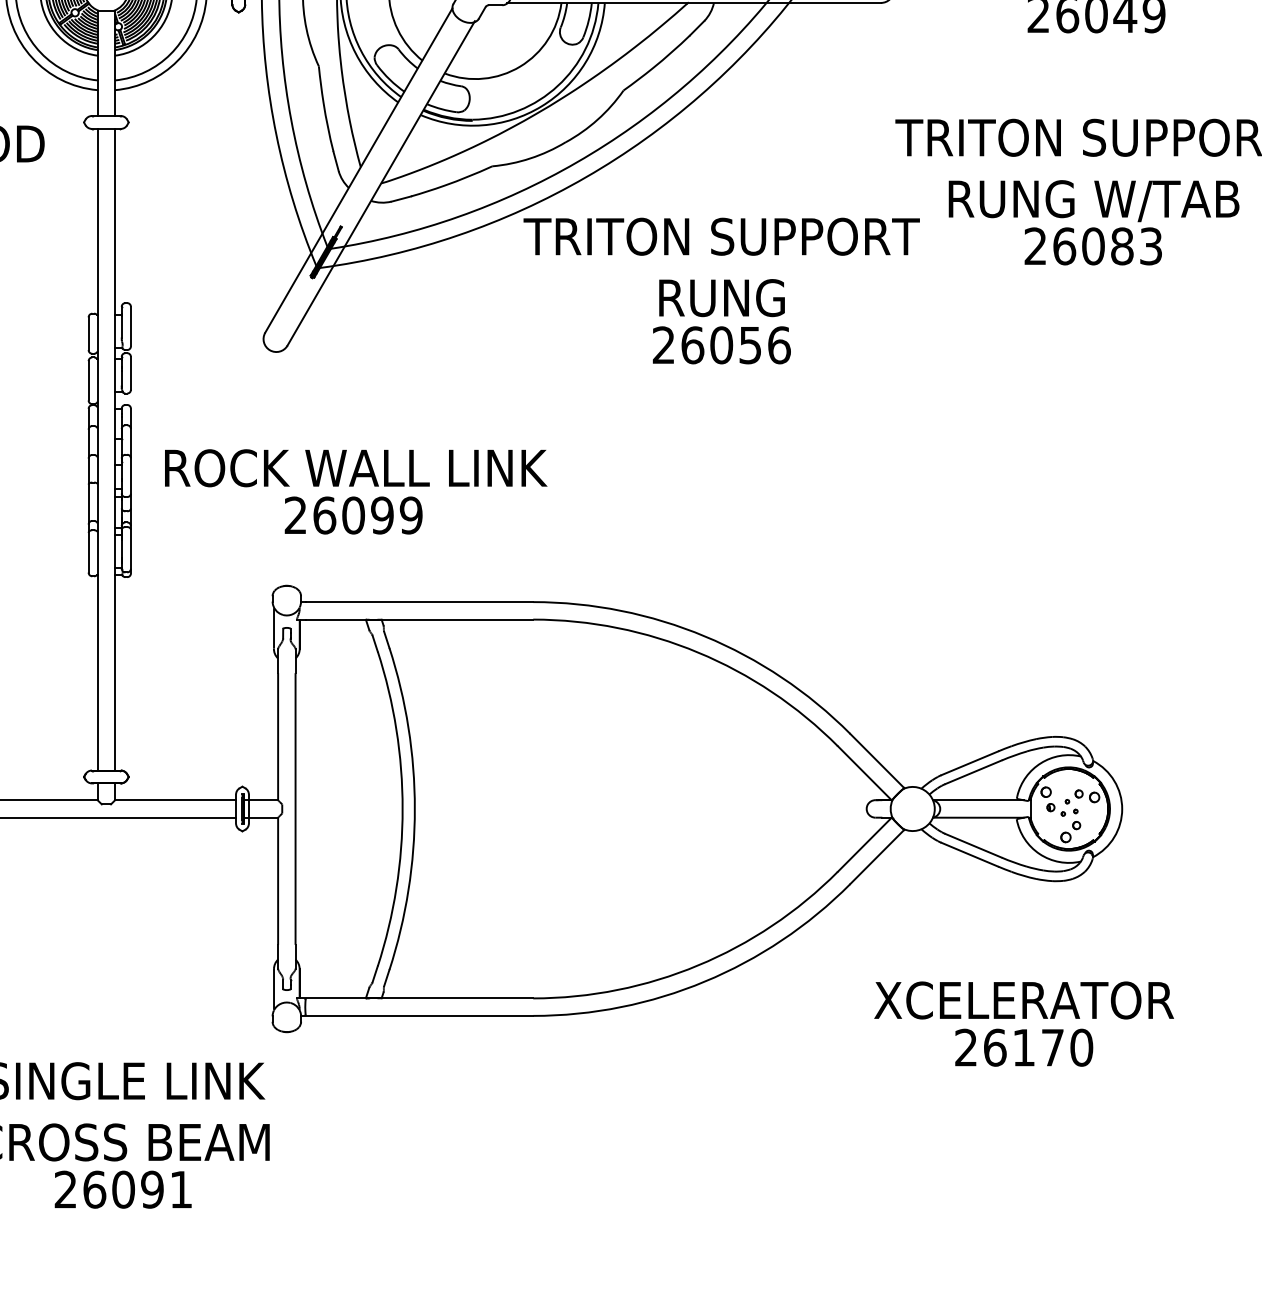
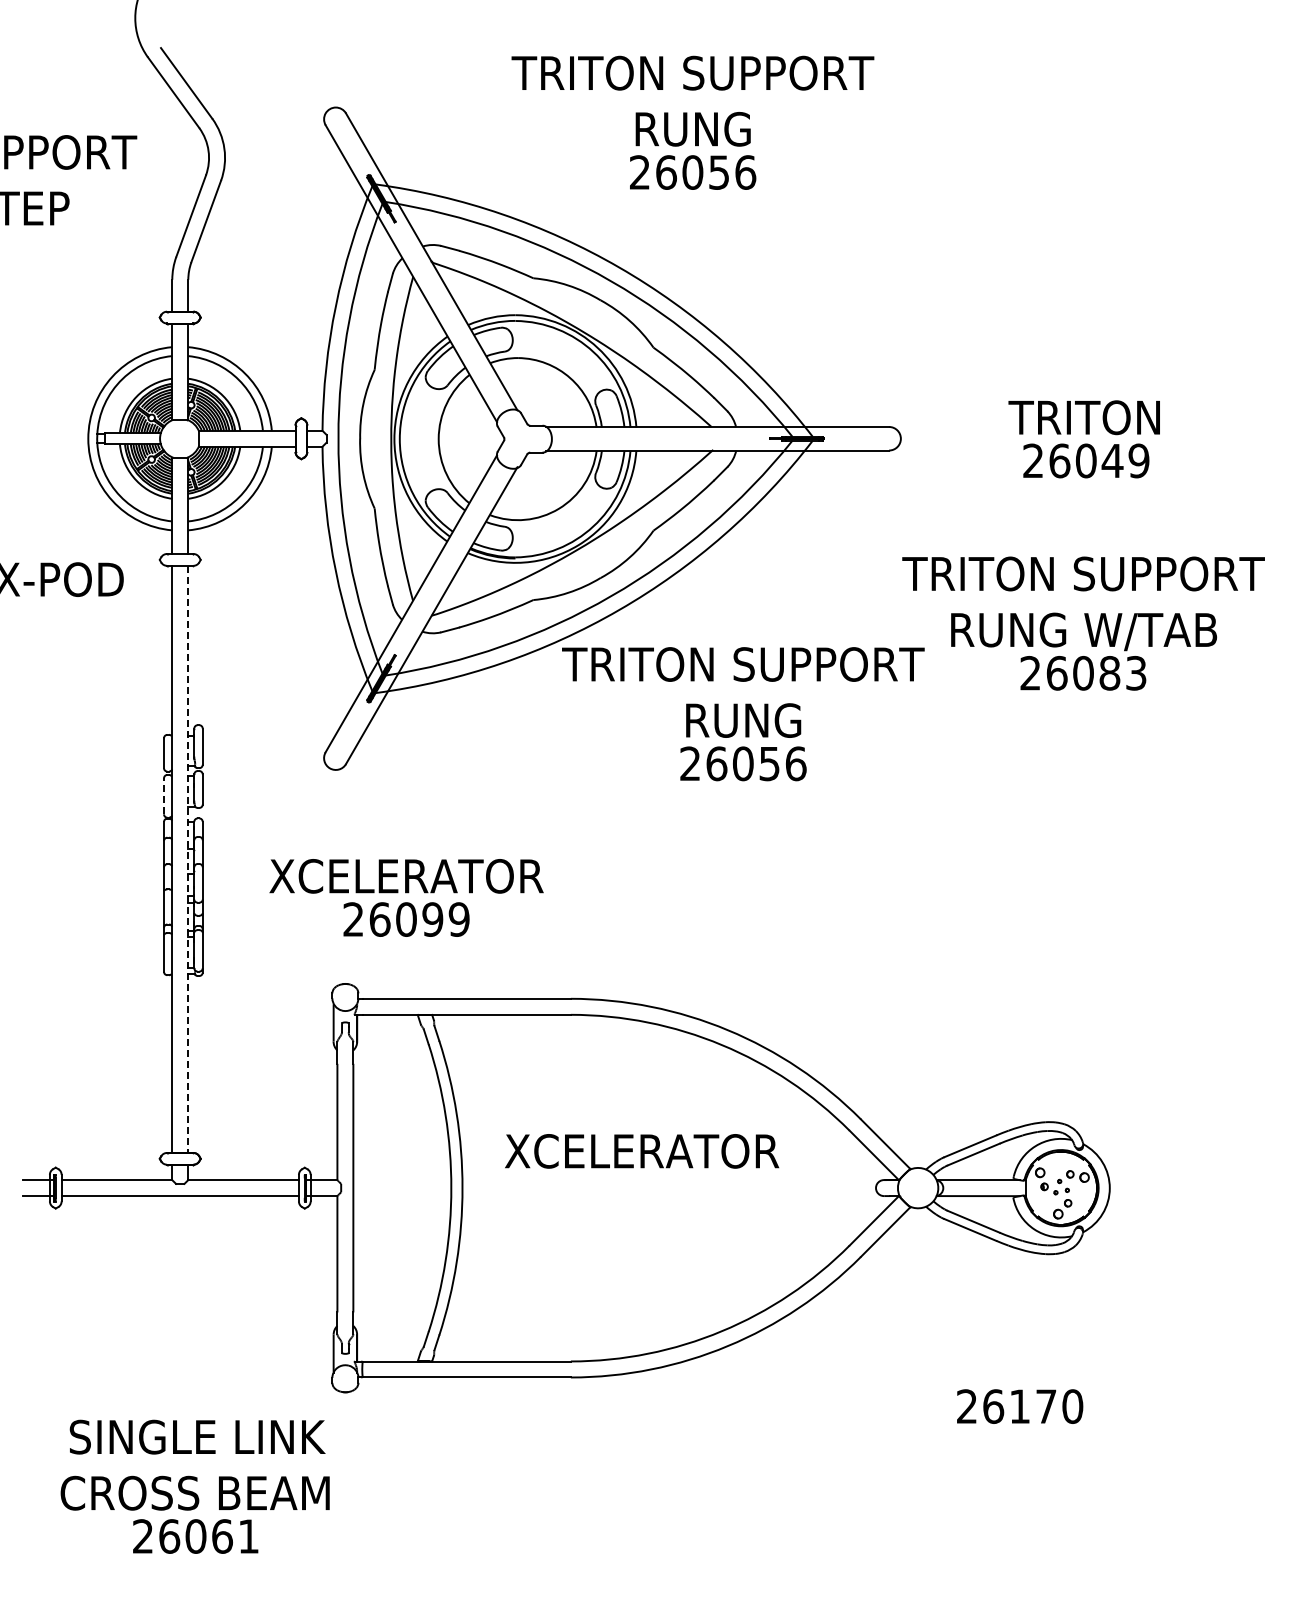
line: (89, 379) -> (164, 795), solid -> dashed
line: (115, 449) -> (188, 859), solid -> dashed
text: (355, 468) -> (408, 876), ROCK WALL LINK -> XCELERATOR
text: (1024, 1000) -> (642, 1151), moved
text: (152, 1189) -> (222, 1536), 26091 -> 26061

